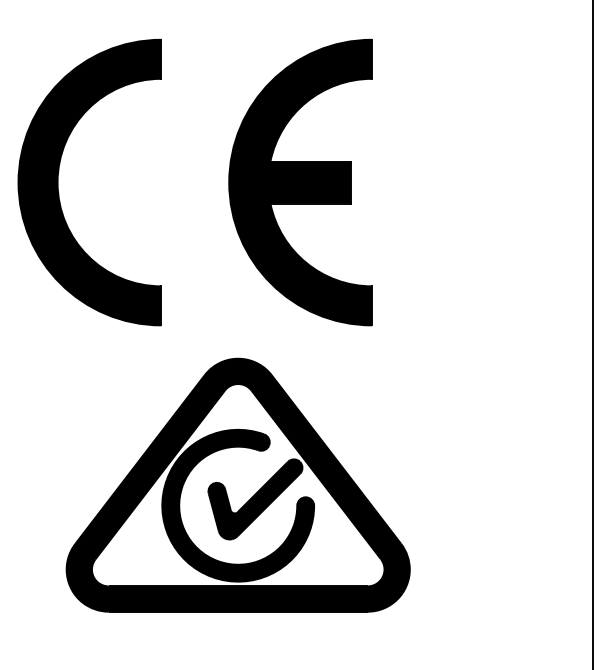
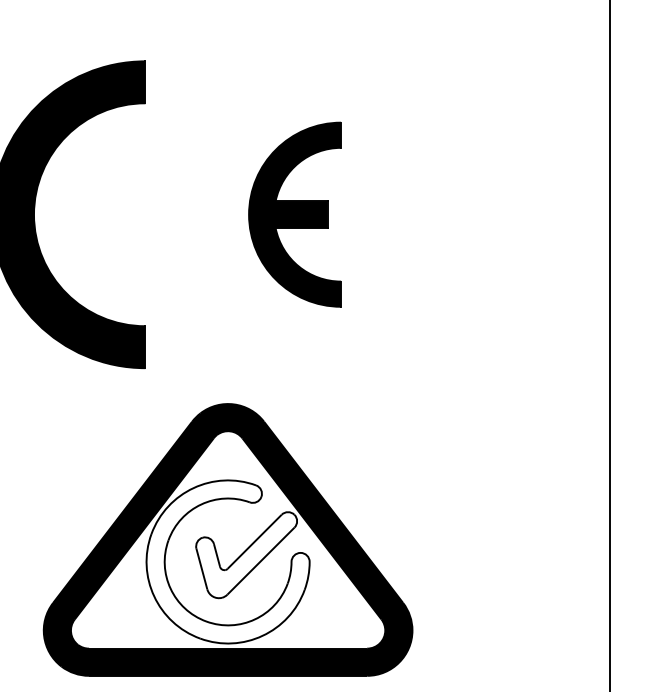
part: (300, 182) -> (295, 214), size x0.6
fill: (255, 499) -> (246, 555), removed
fill: (238, 505) -> (228, 561), removed

